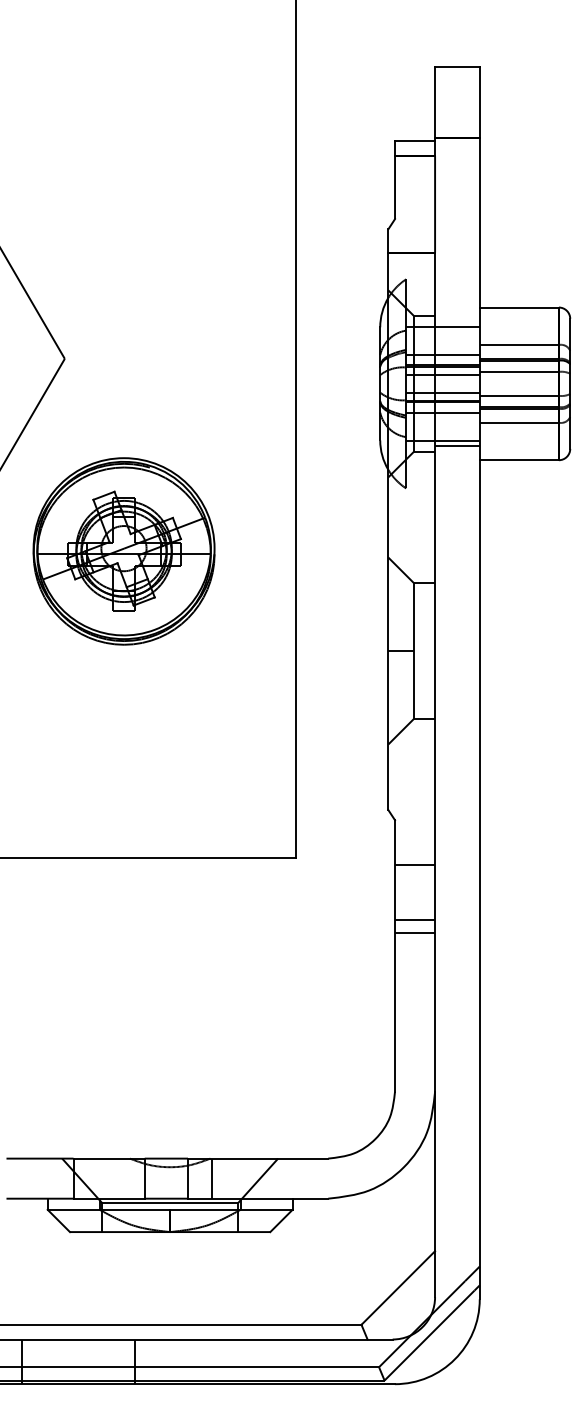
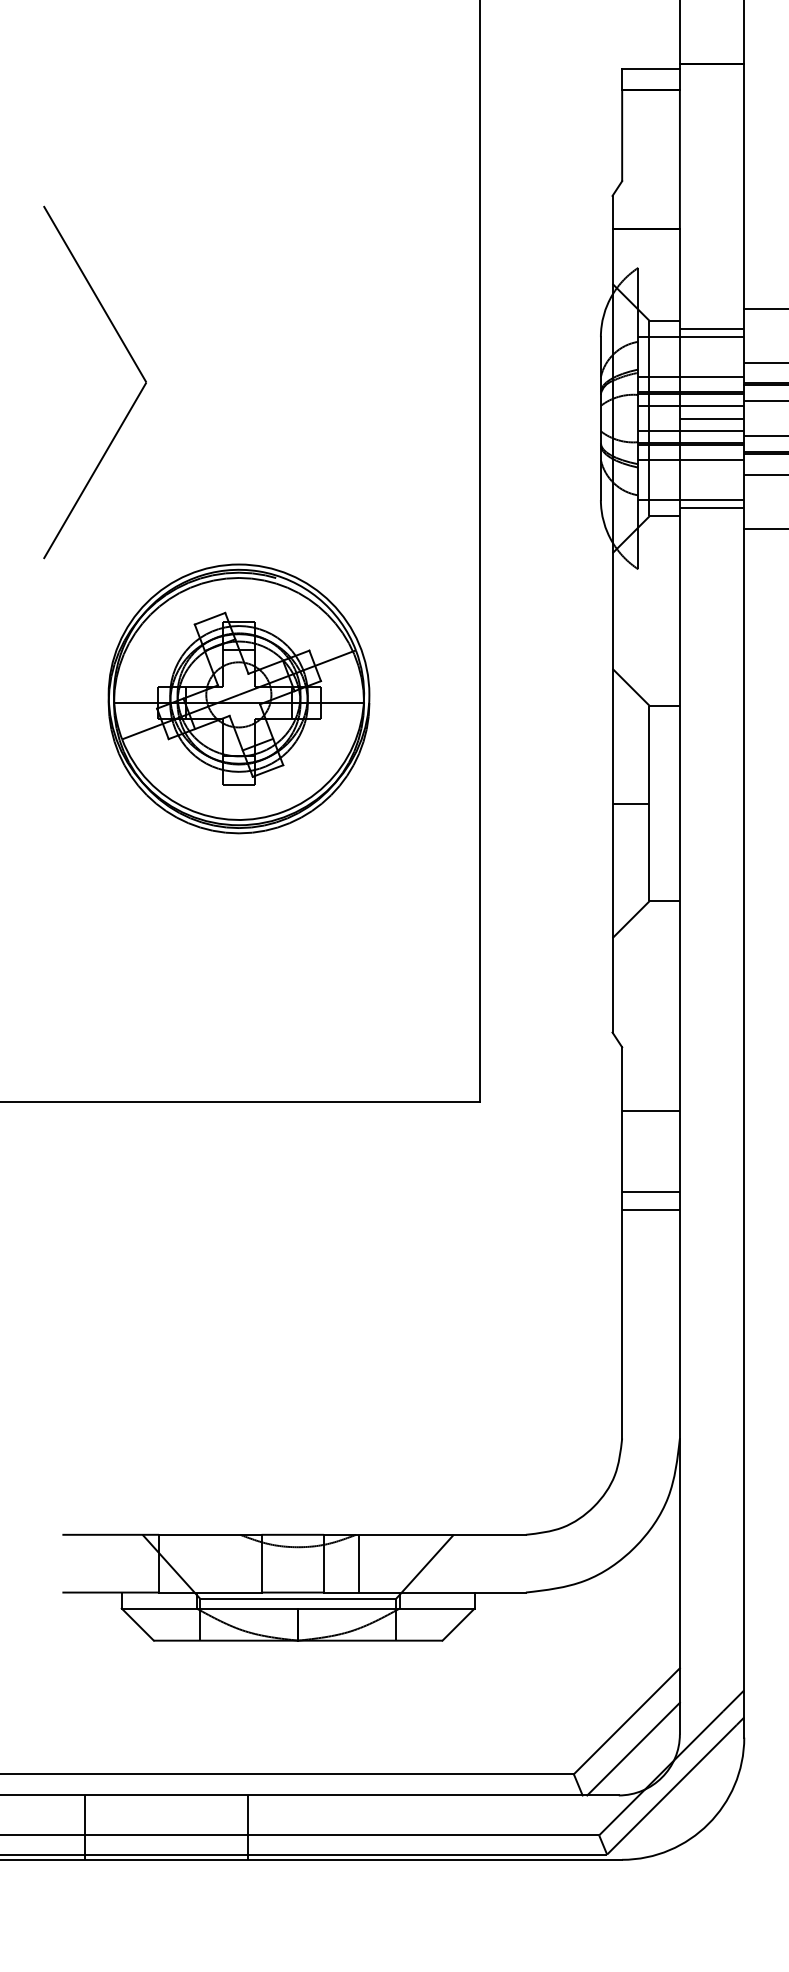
line: (457, 321) -> (712, 328), added
line: (457, 383) -> (712, 418), added
part: (123, 551) -> (238, 698), moved
line: (402, 1307) -> (632, 1749), added

